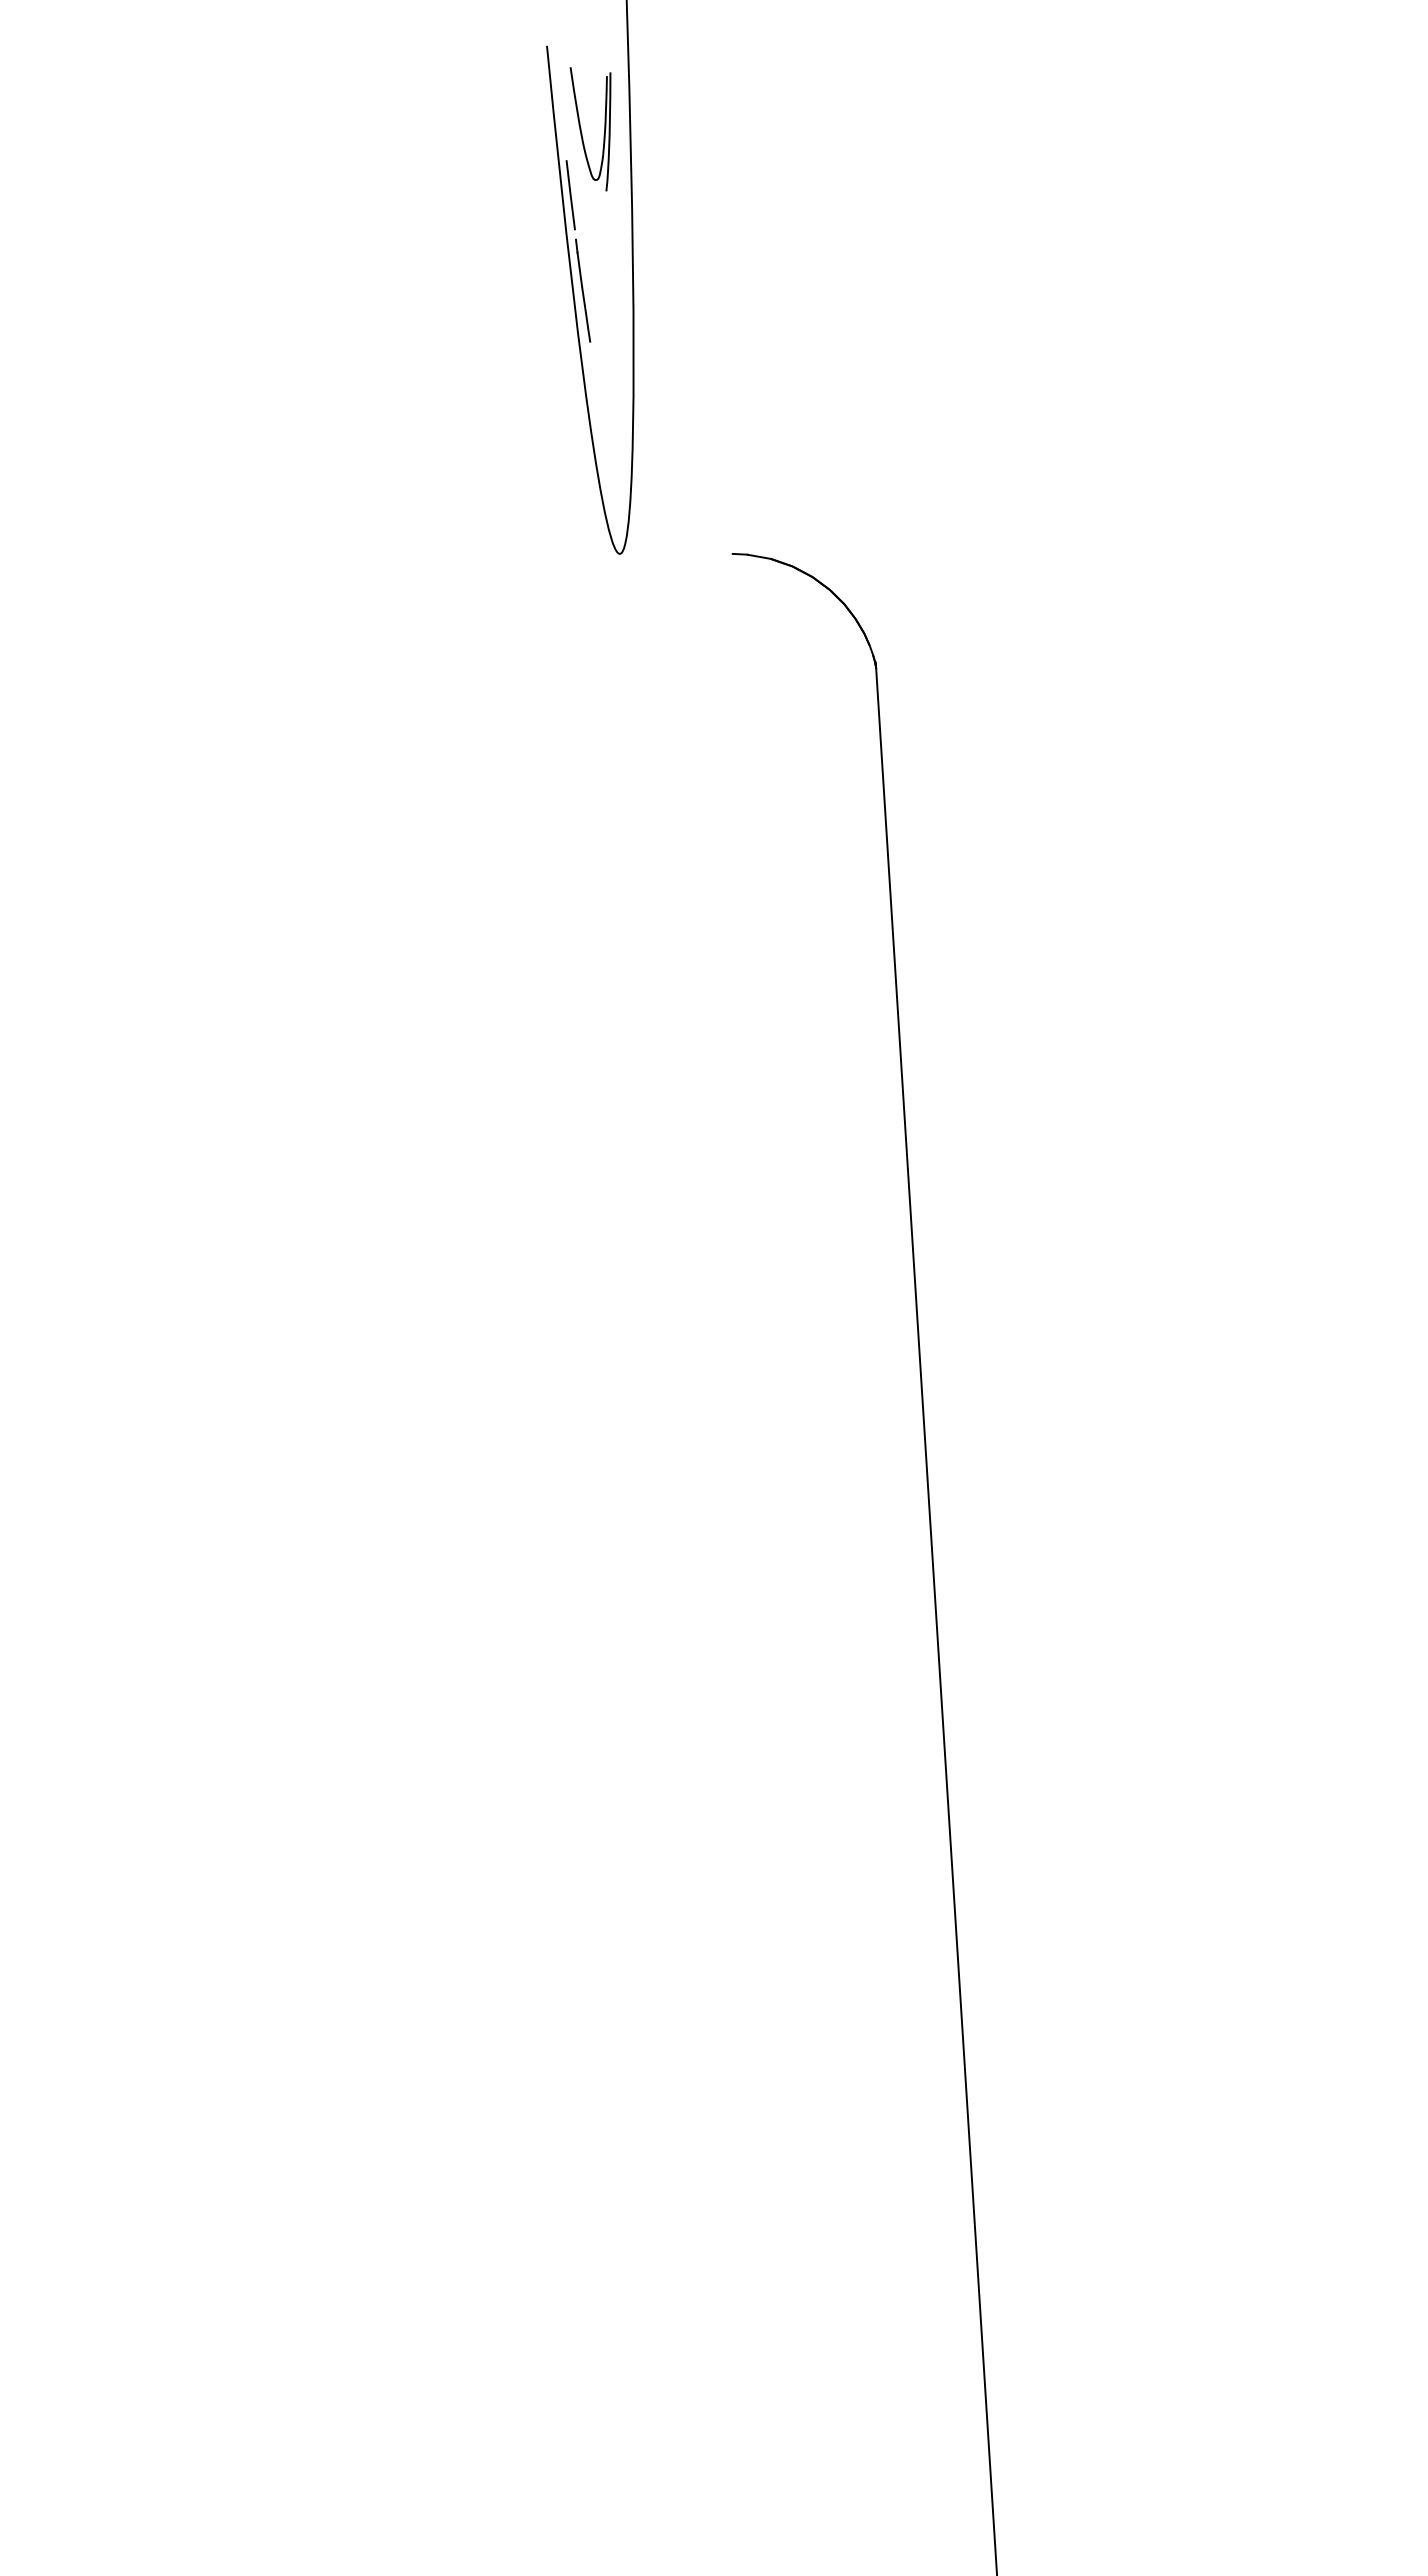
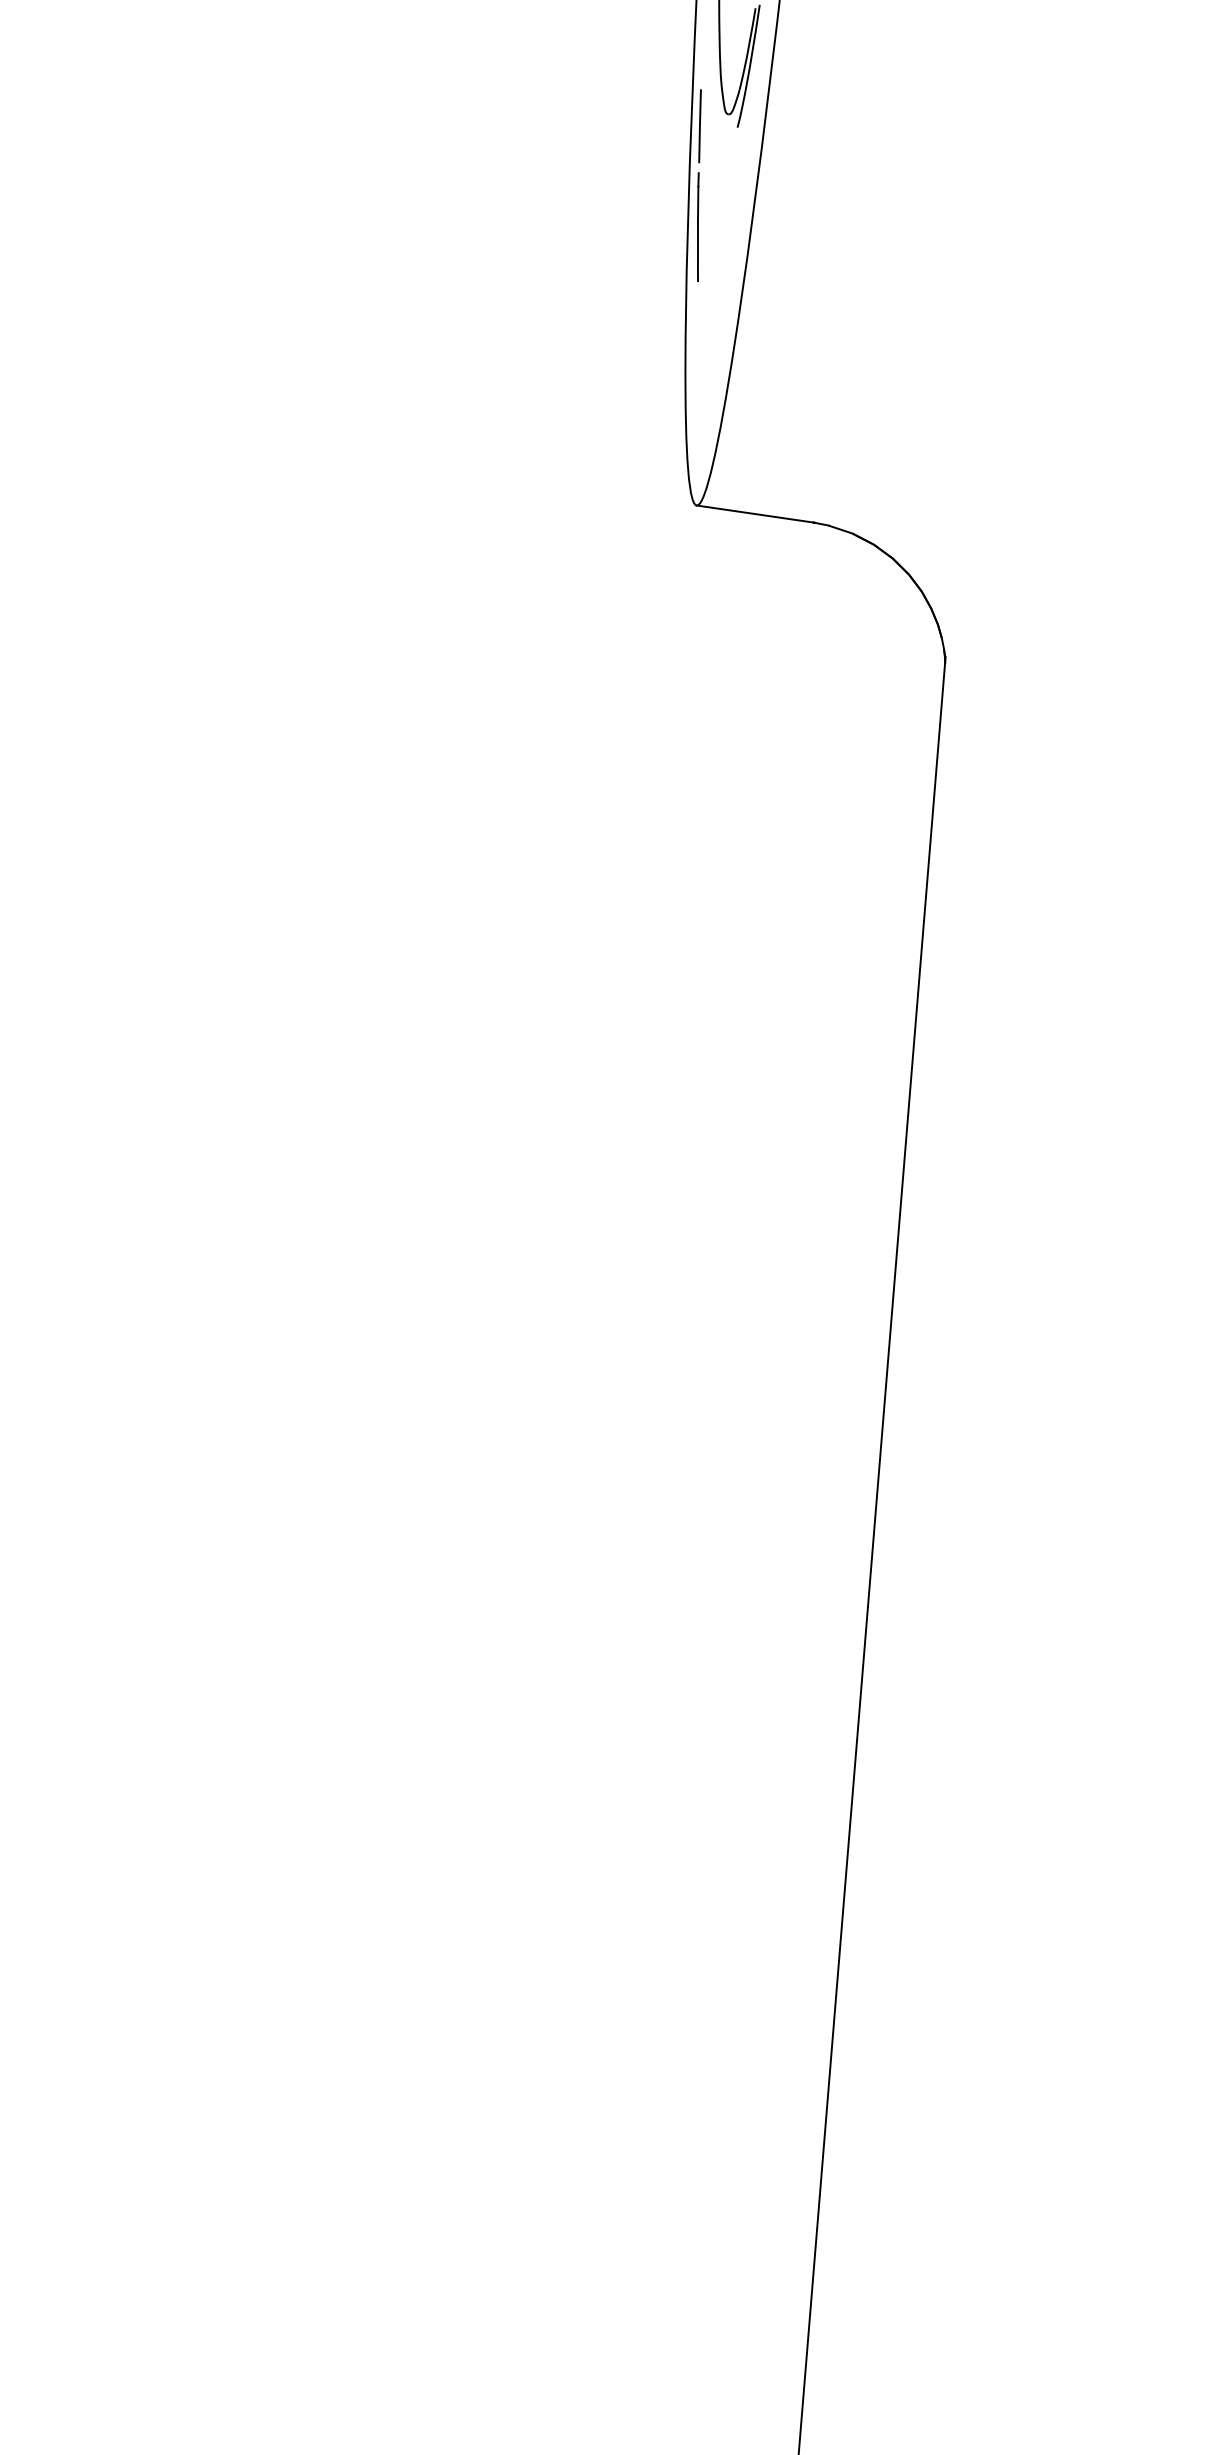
line: (676, 553) -> (755, 513), added

